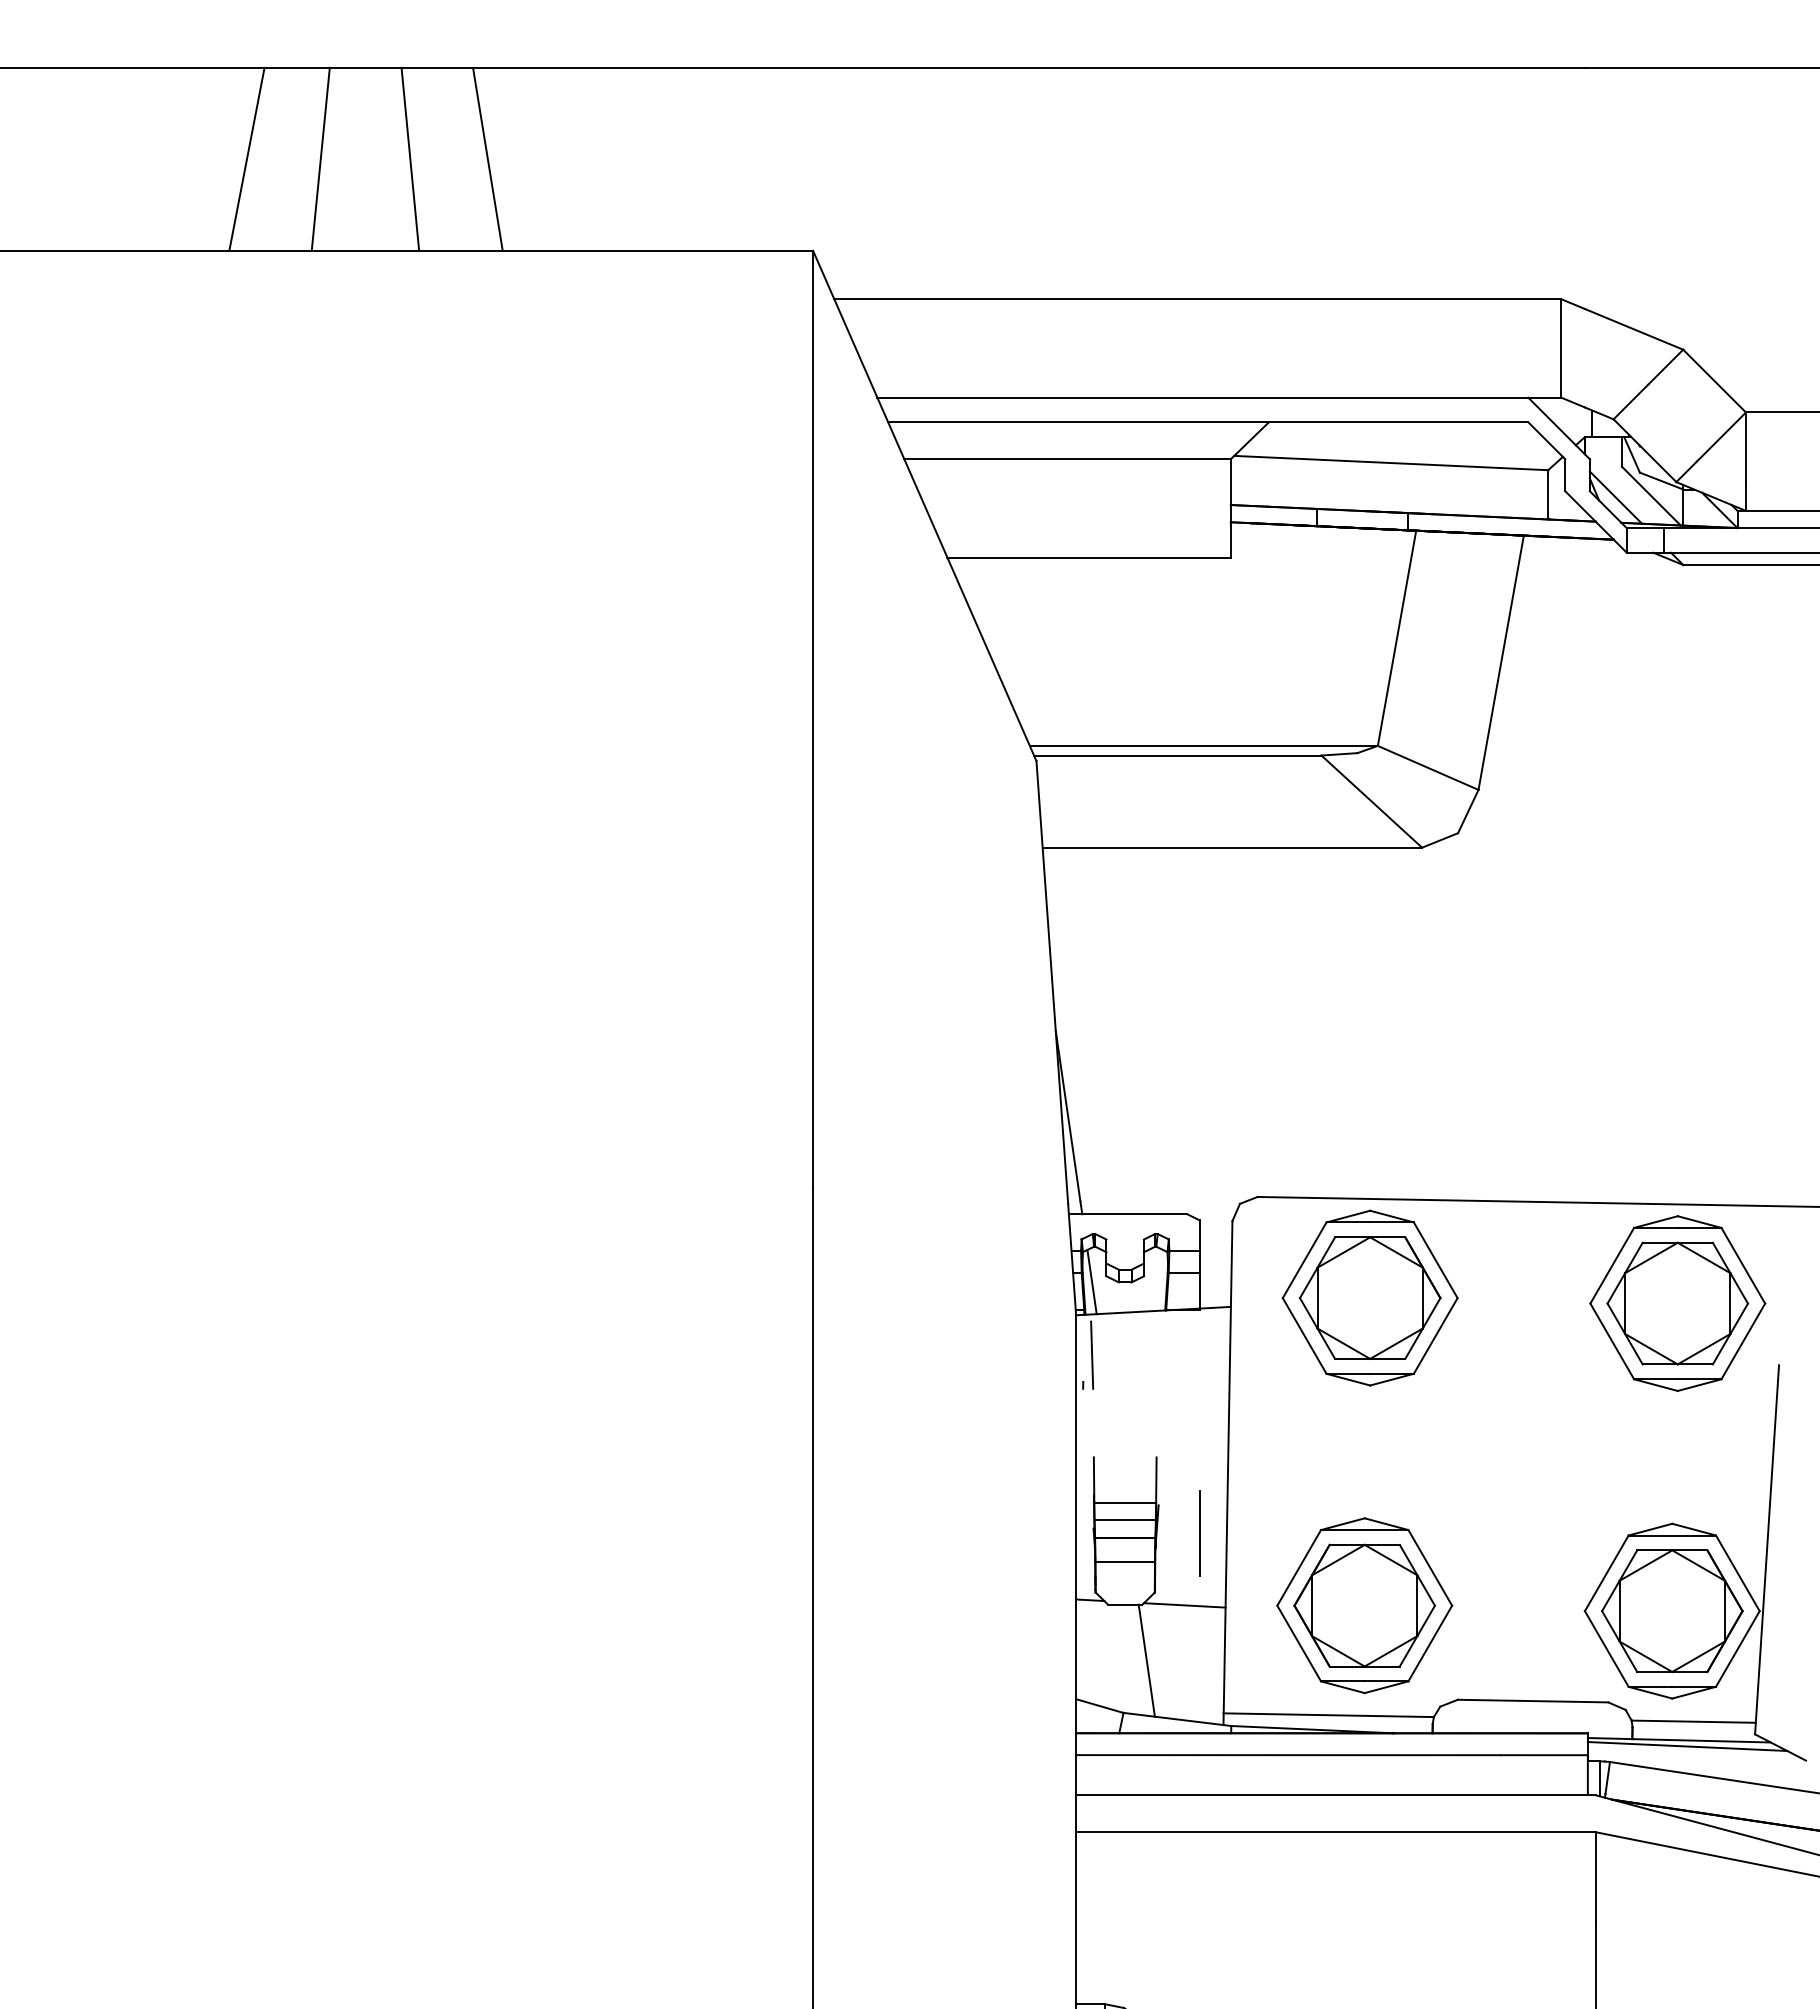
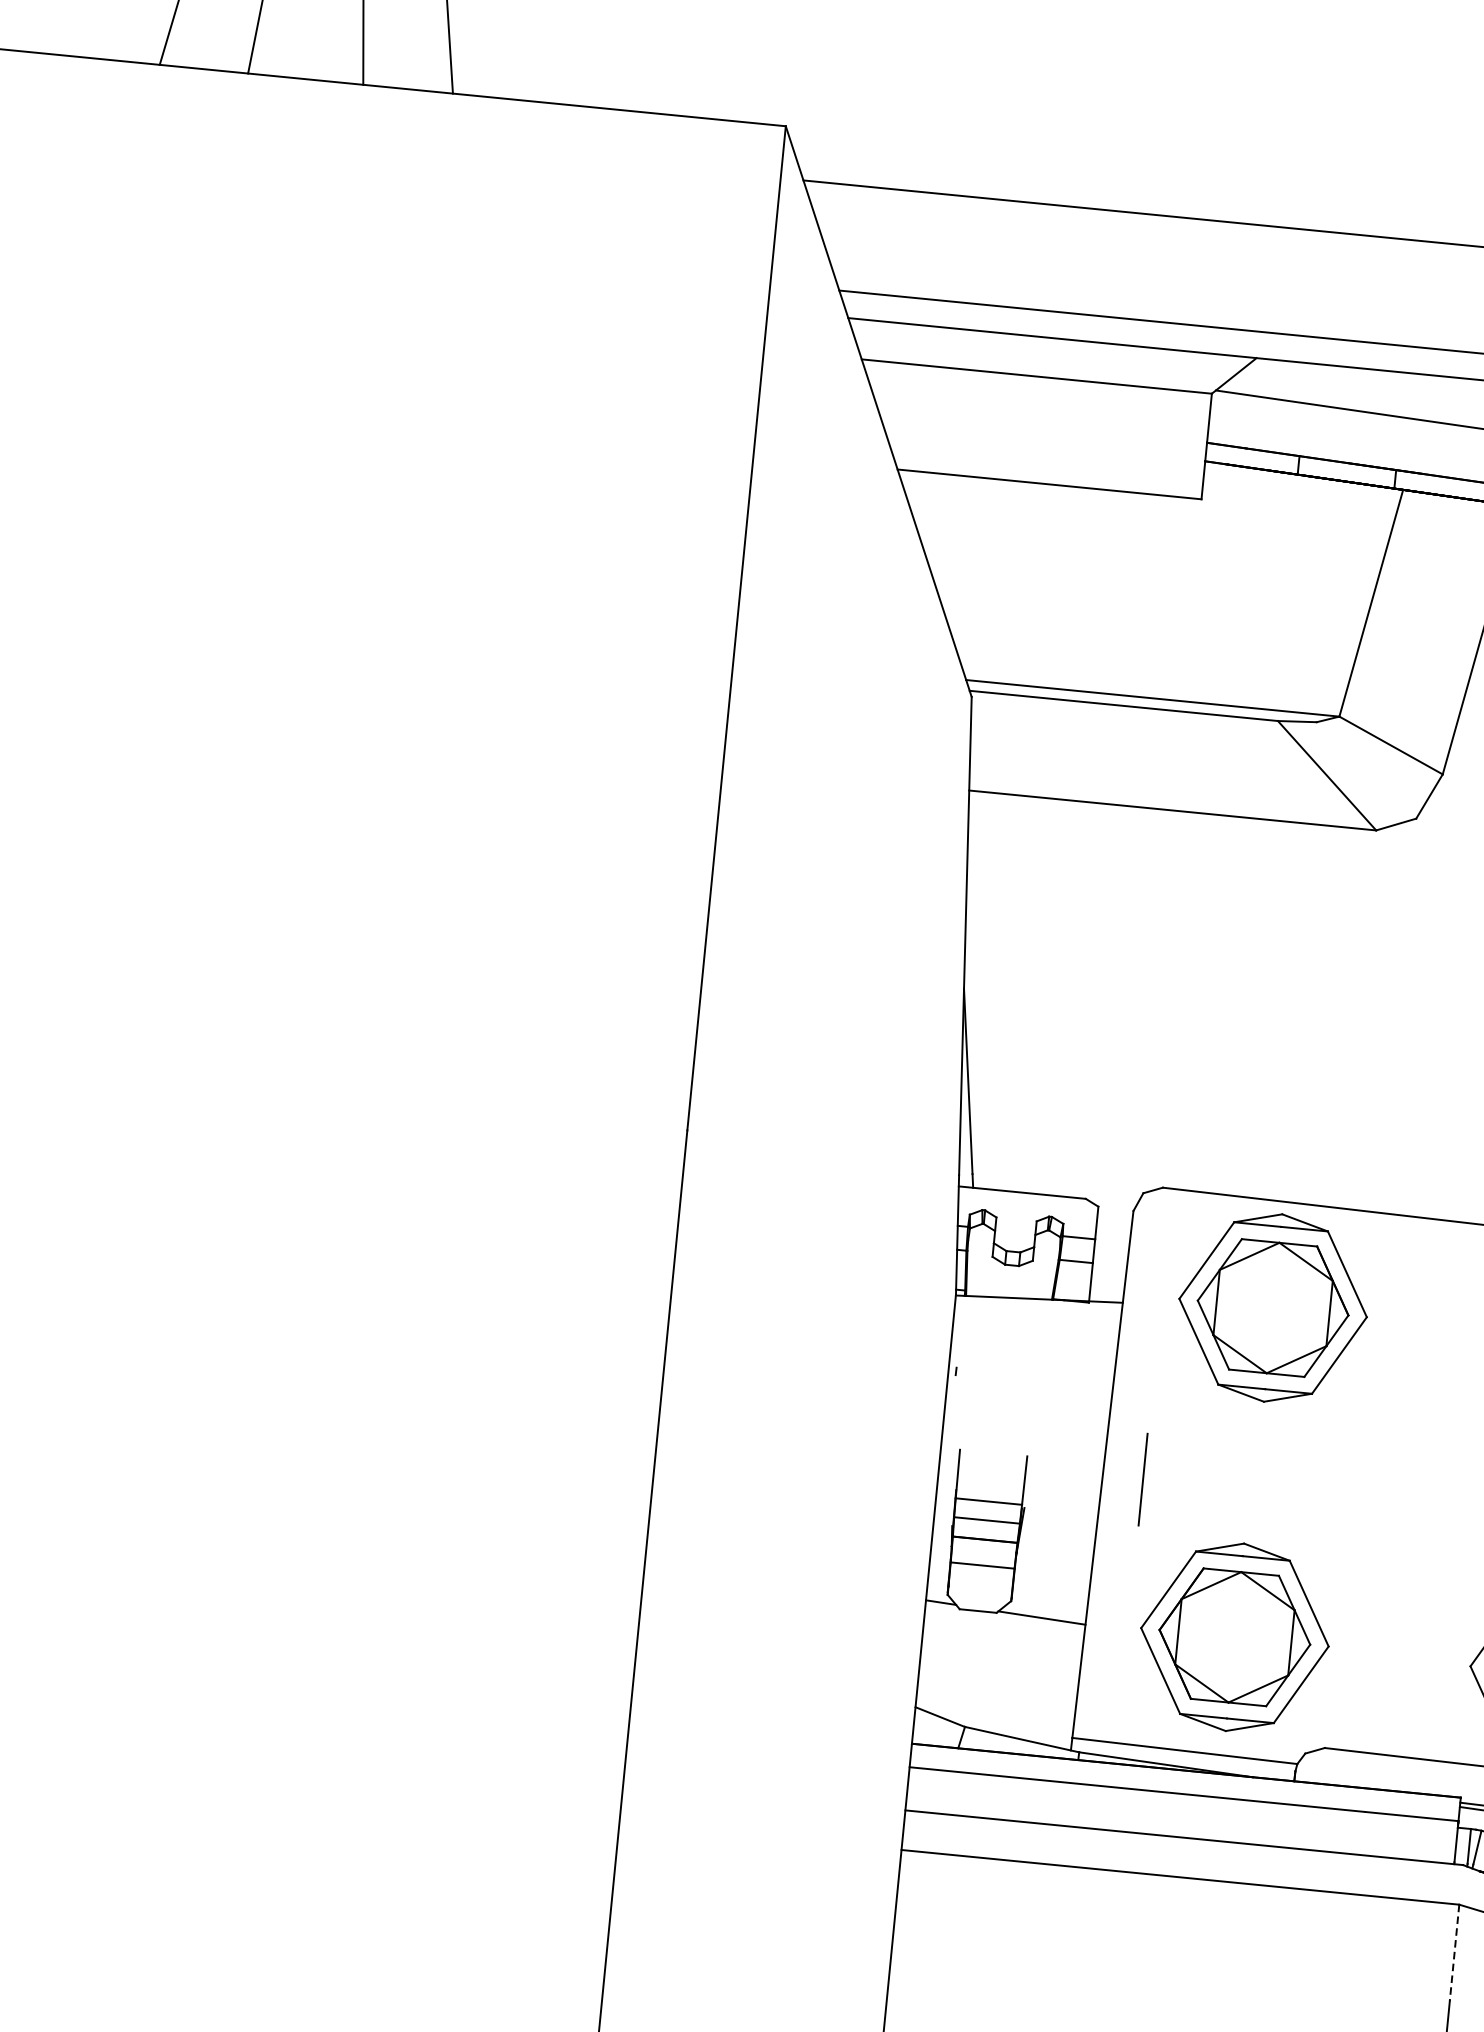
line: (1091, 1281) -> (975, 1260), removed
line: (1092, 1354) -> (969, 1339), removed
line: (1199, 1533) -> (1142, 1479), moved
line: (1146, 1660) -> (995, 1673), removed
line: (1596, 1877) -> (1454, 1953), solid -> dashed

